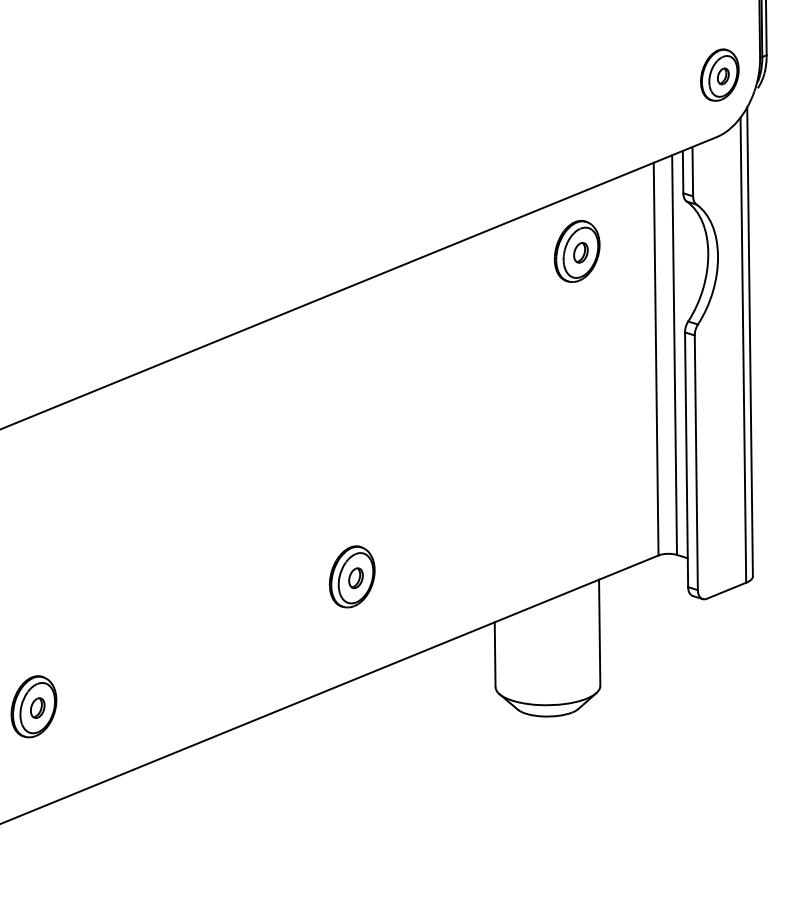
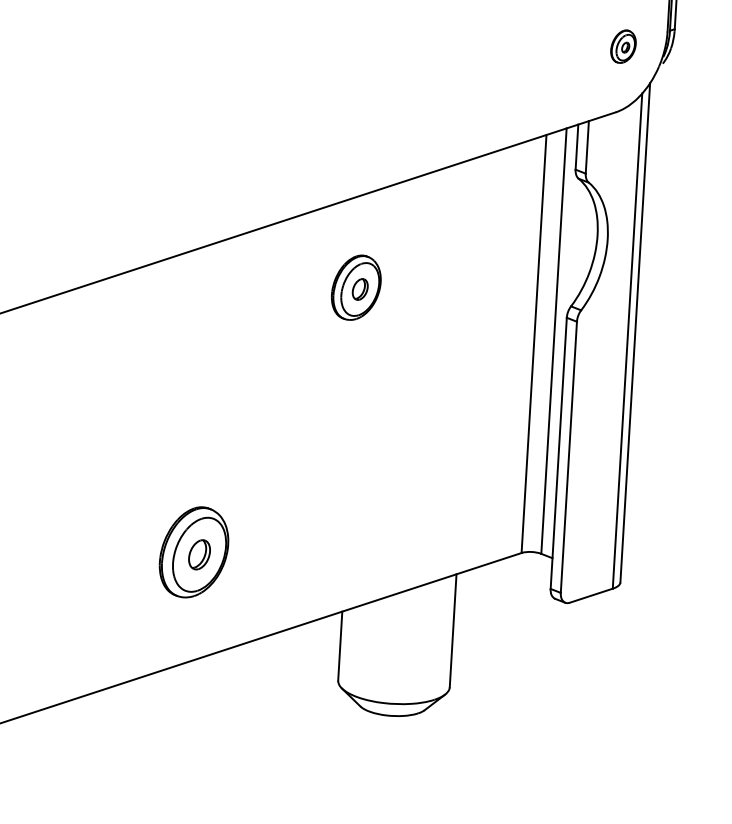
part: (719, 74) -> (623, 46), size x0.6
part: (576, 251) -> (355, 287), moved
part: (352, 576) -> (194, 552), size x1.4

